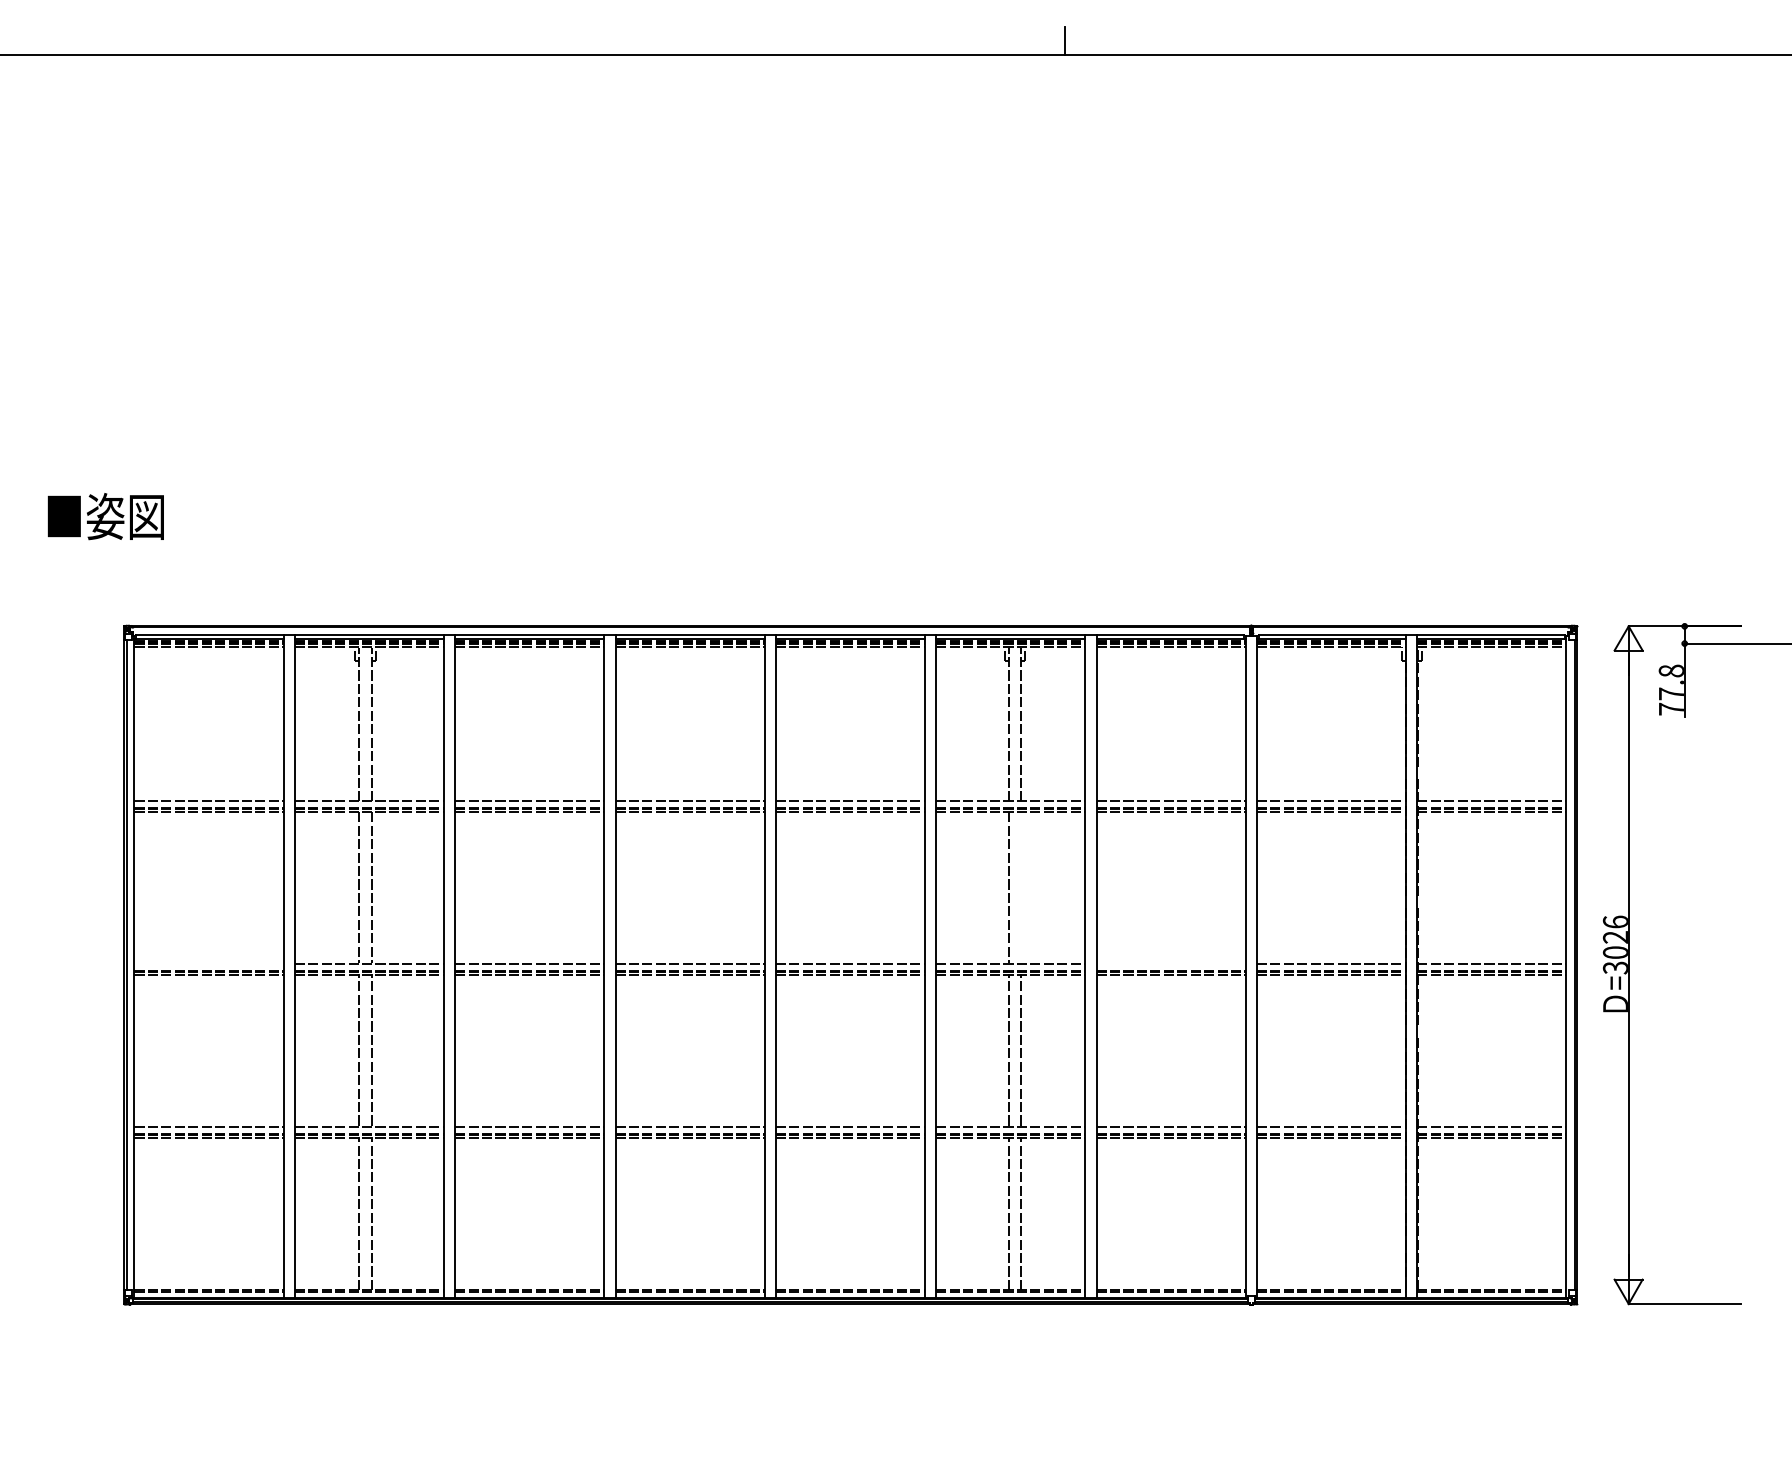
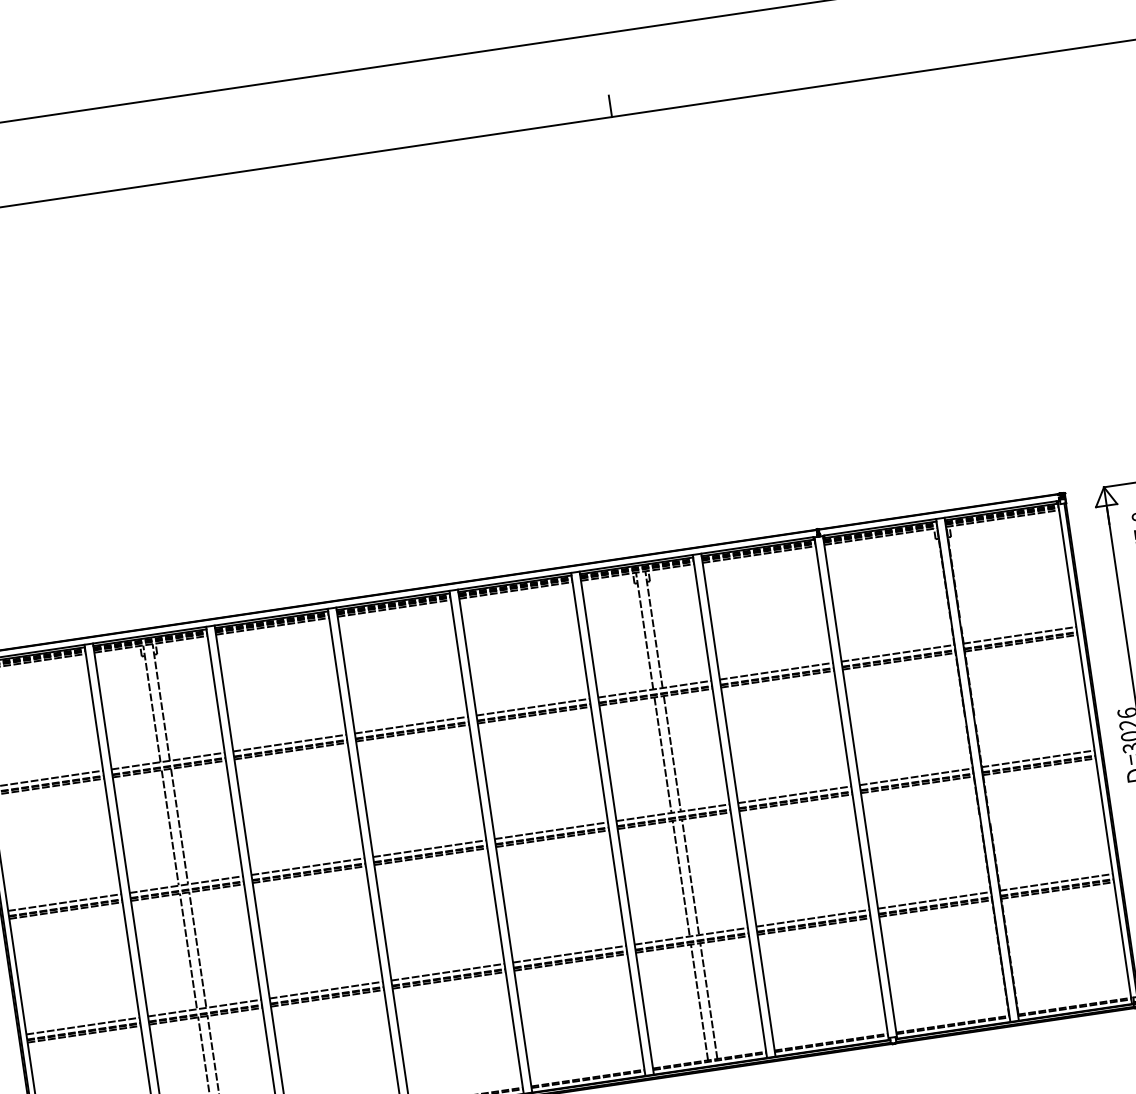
line: (1021, 887) -> (672, 753), added
line: (208, 964) -> (64, 902), added
line: (1170, 964) -> (794, 795), added

